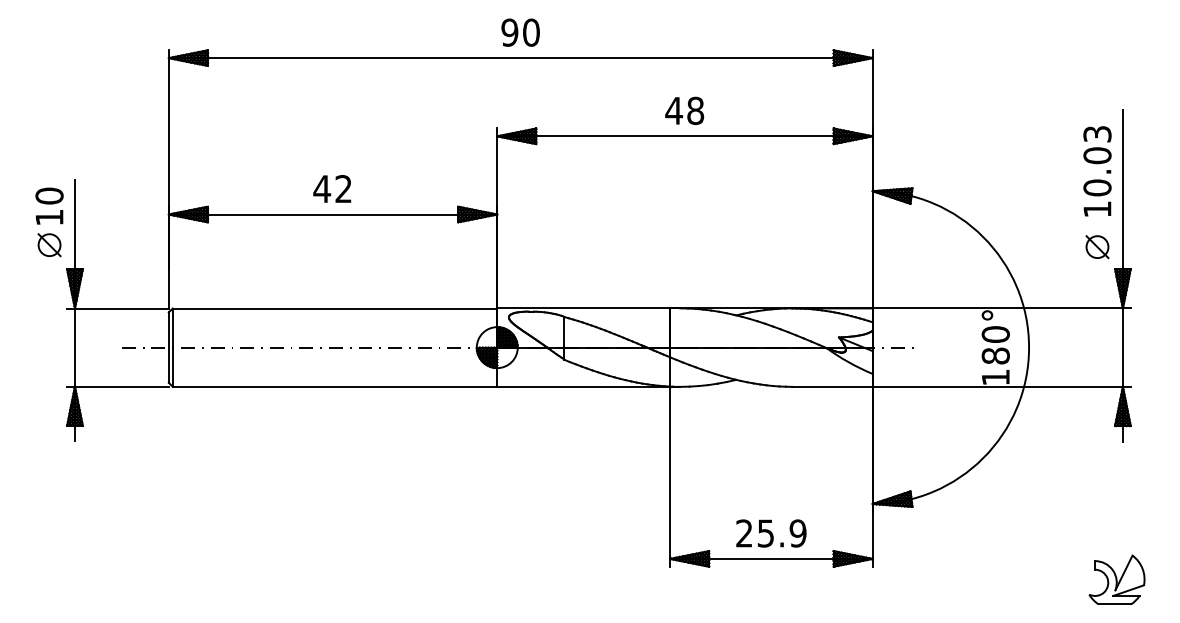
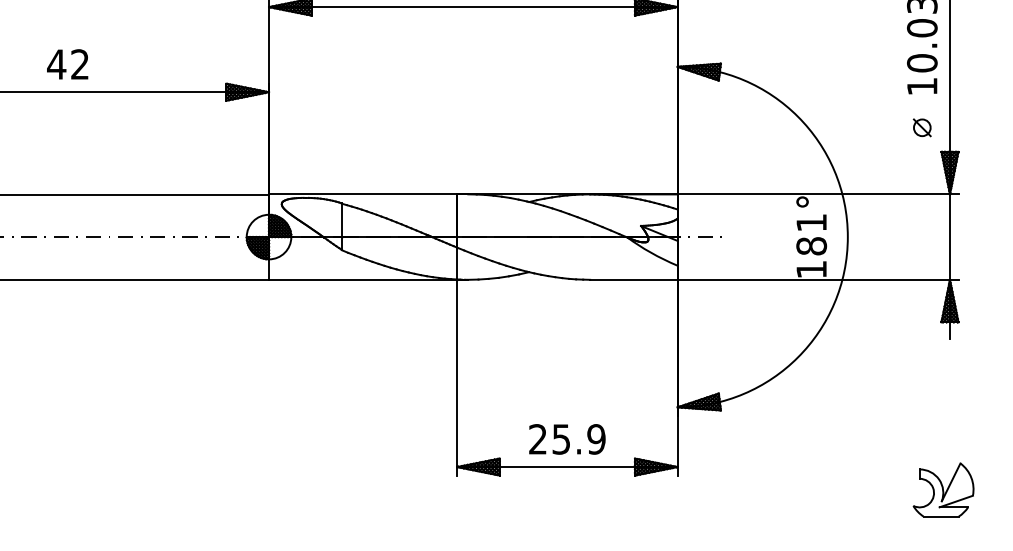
text: (332, 188) -> (67, 63), moved
part: (1097, 247) -> (922, 128), size x0.7
text: (995, 334) -> (811, 222), 180° -> 181°

